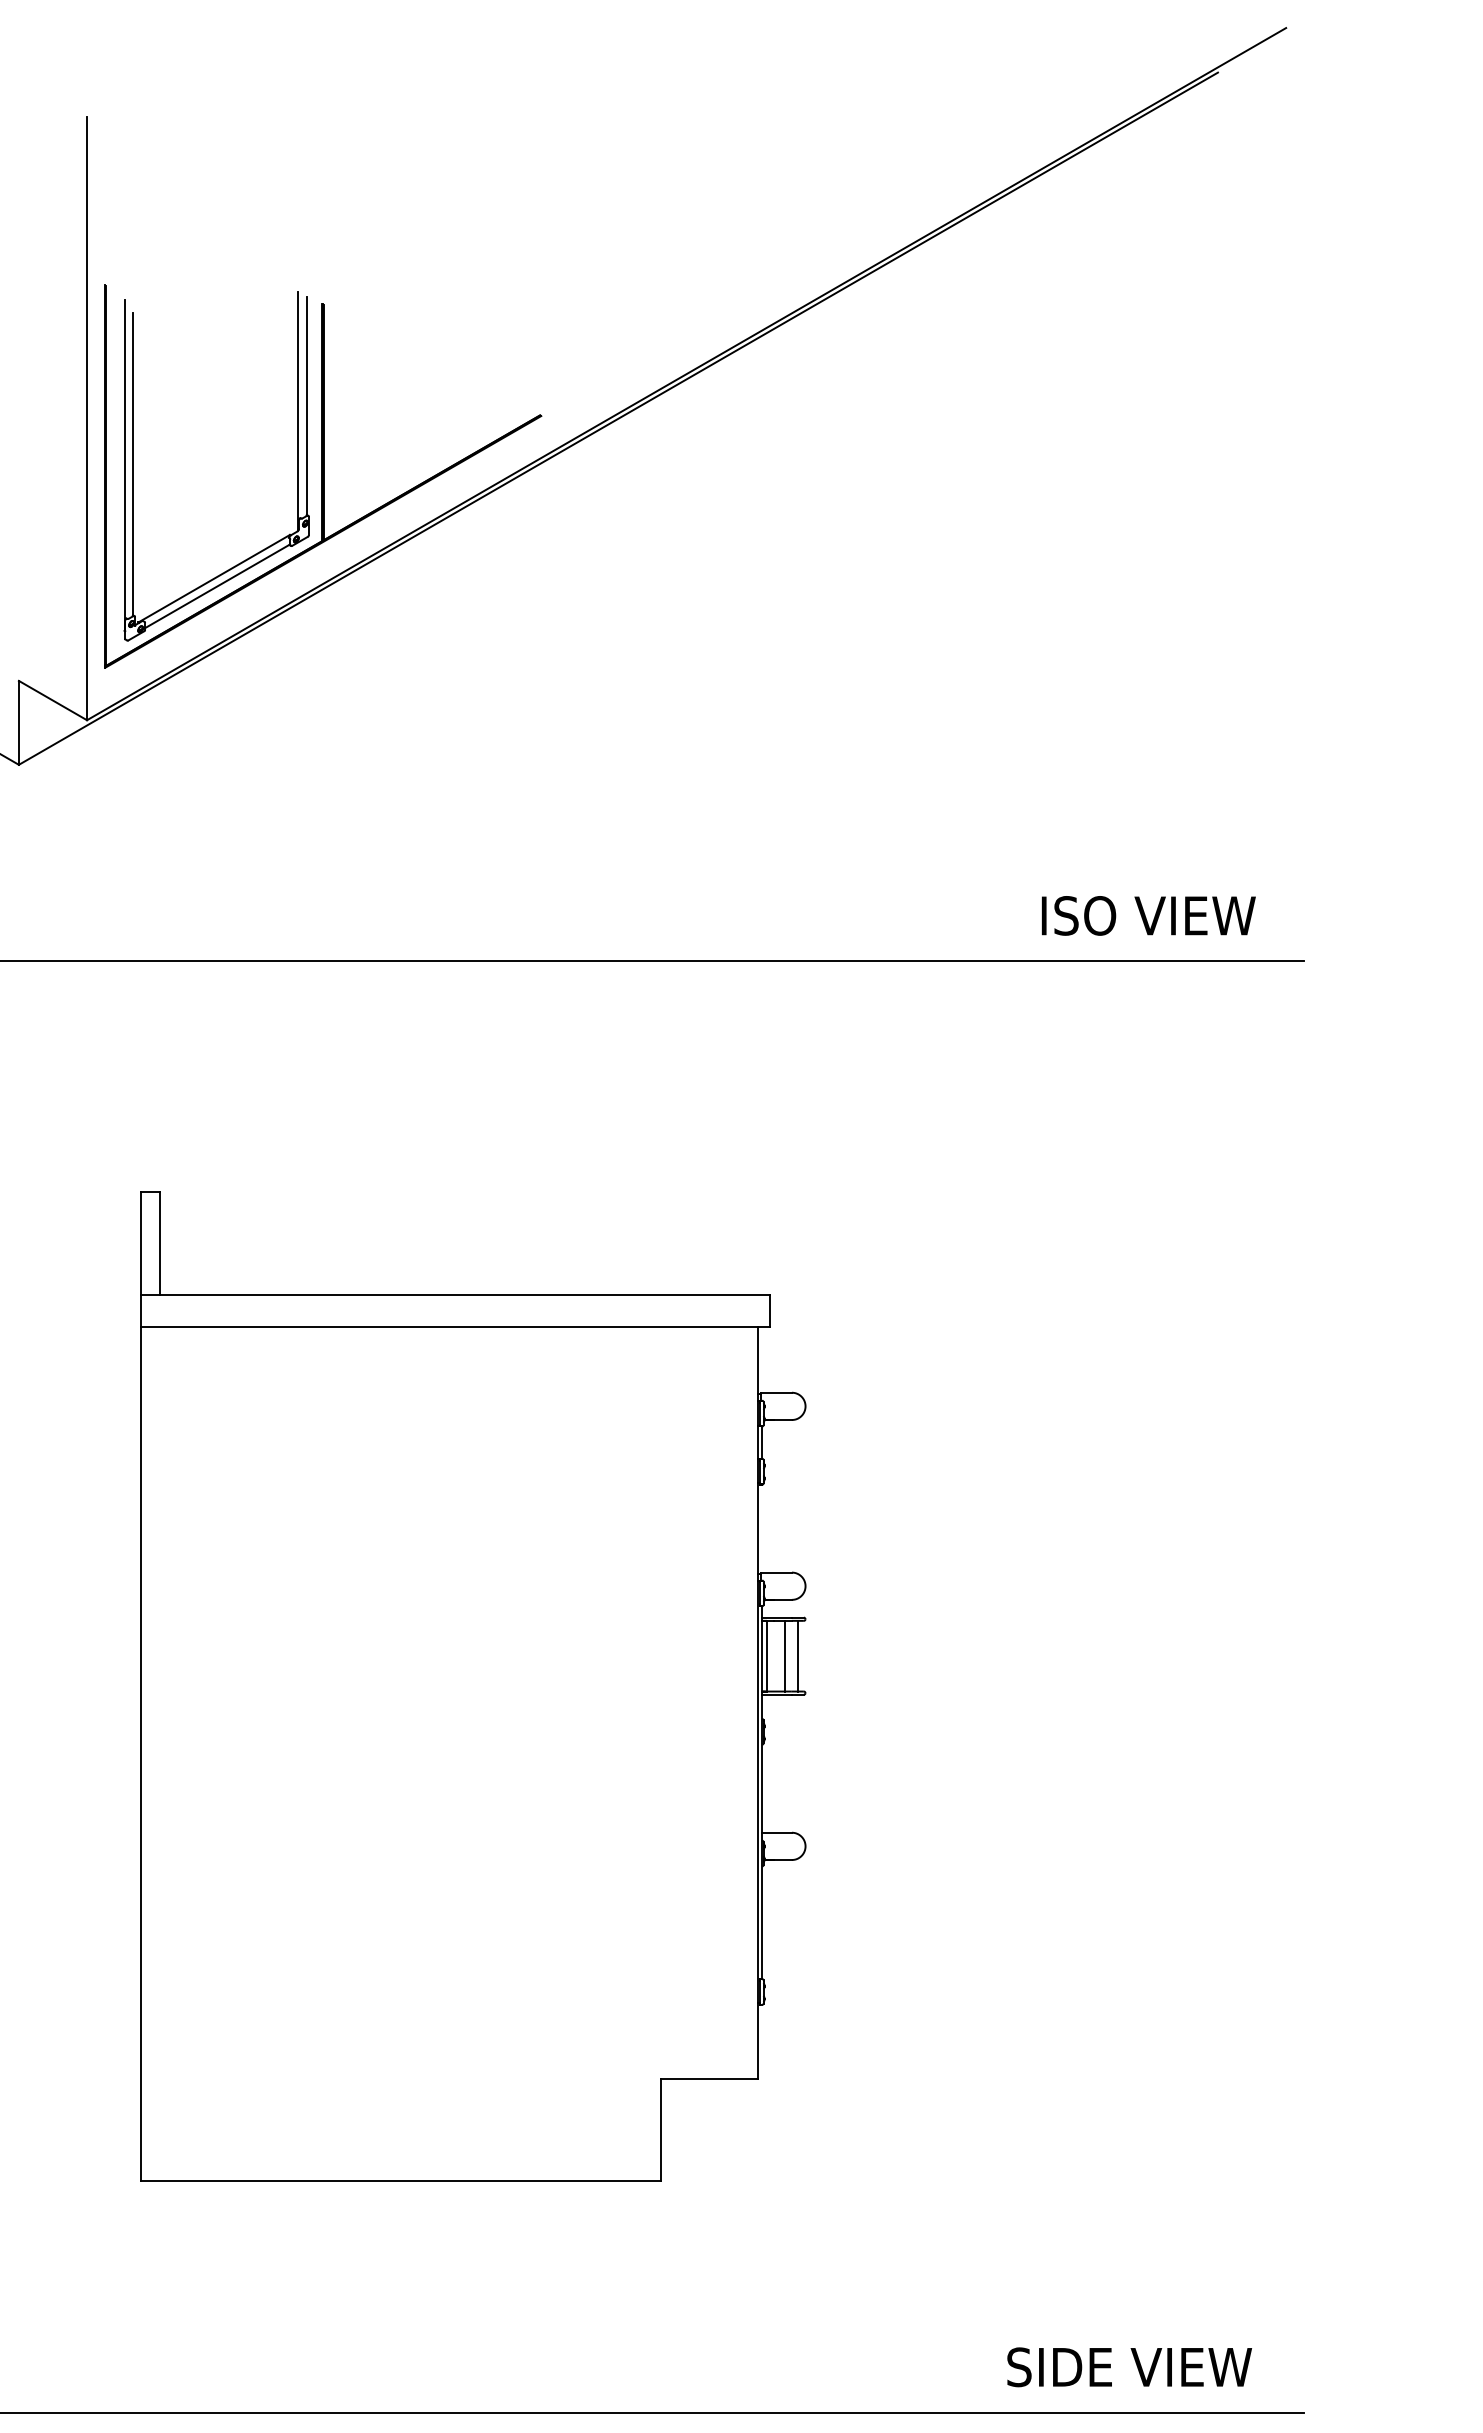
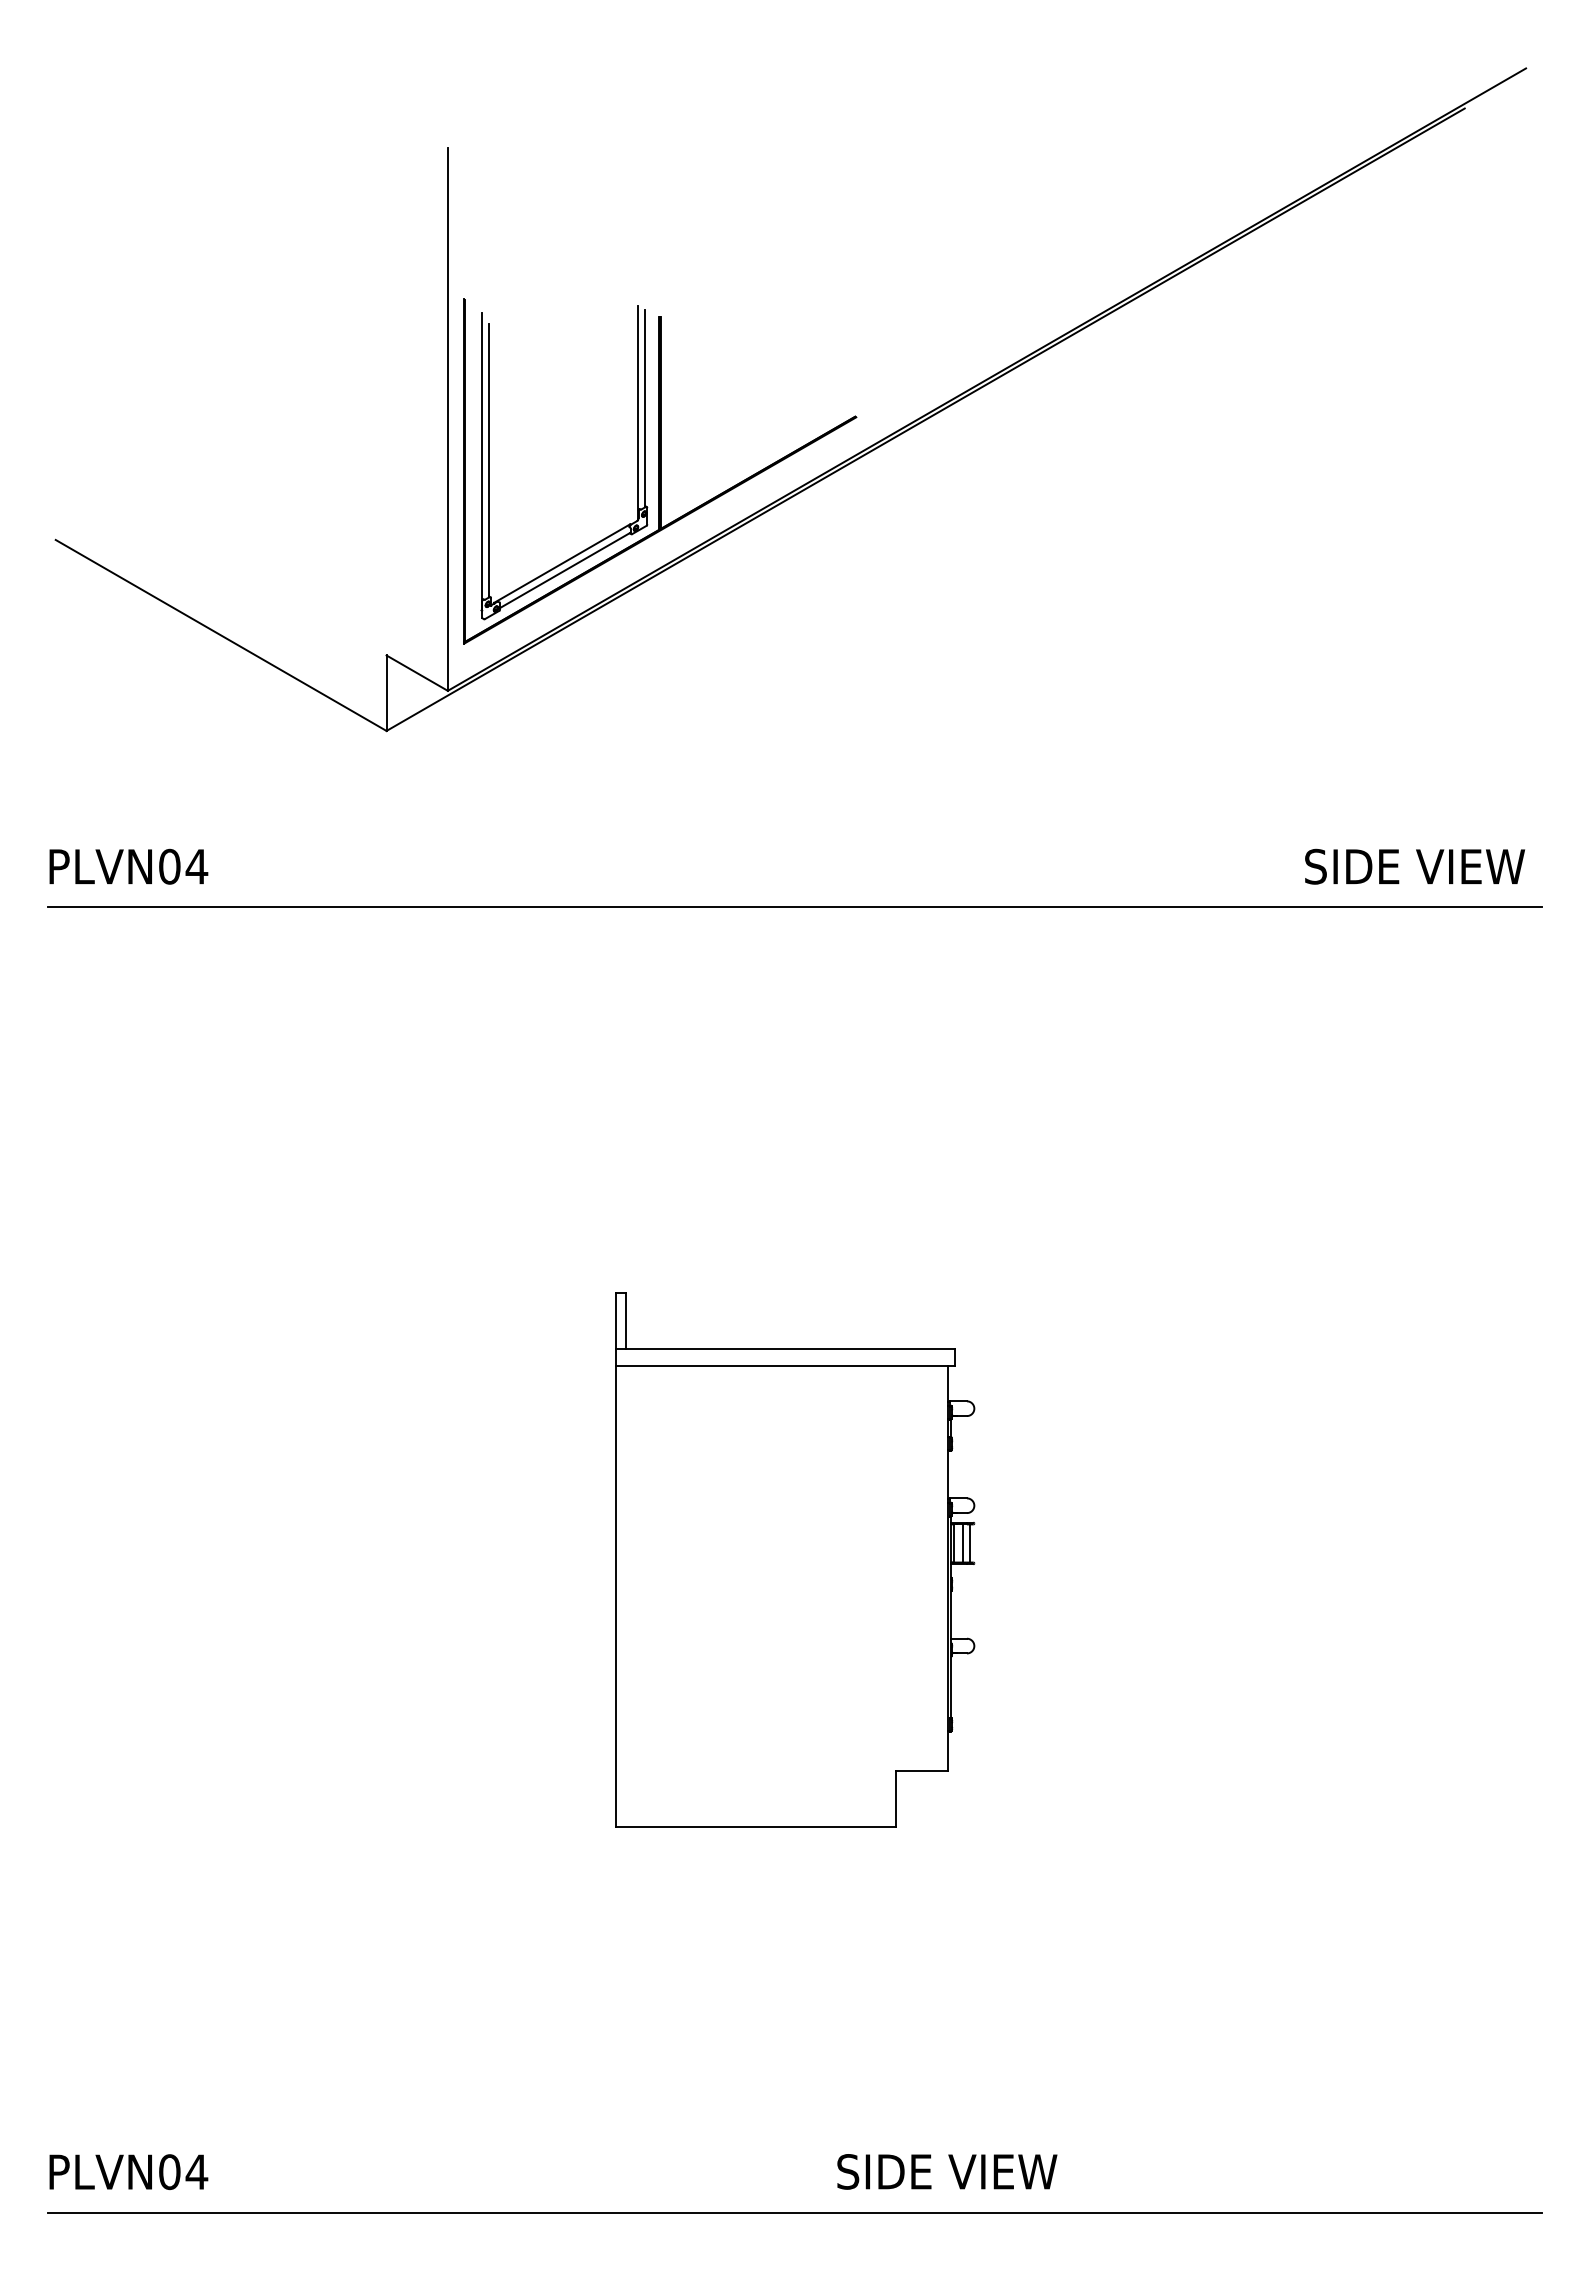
text: (1163, 915) -> (1415, 866), ISO VIEW -> SIDE VIEW
part: (472, 1686) -> (794, 1559), size x0.6
text: (1129, 2366) -> (947, 2171), moved

